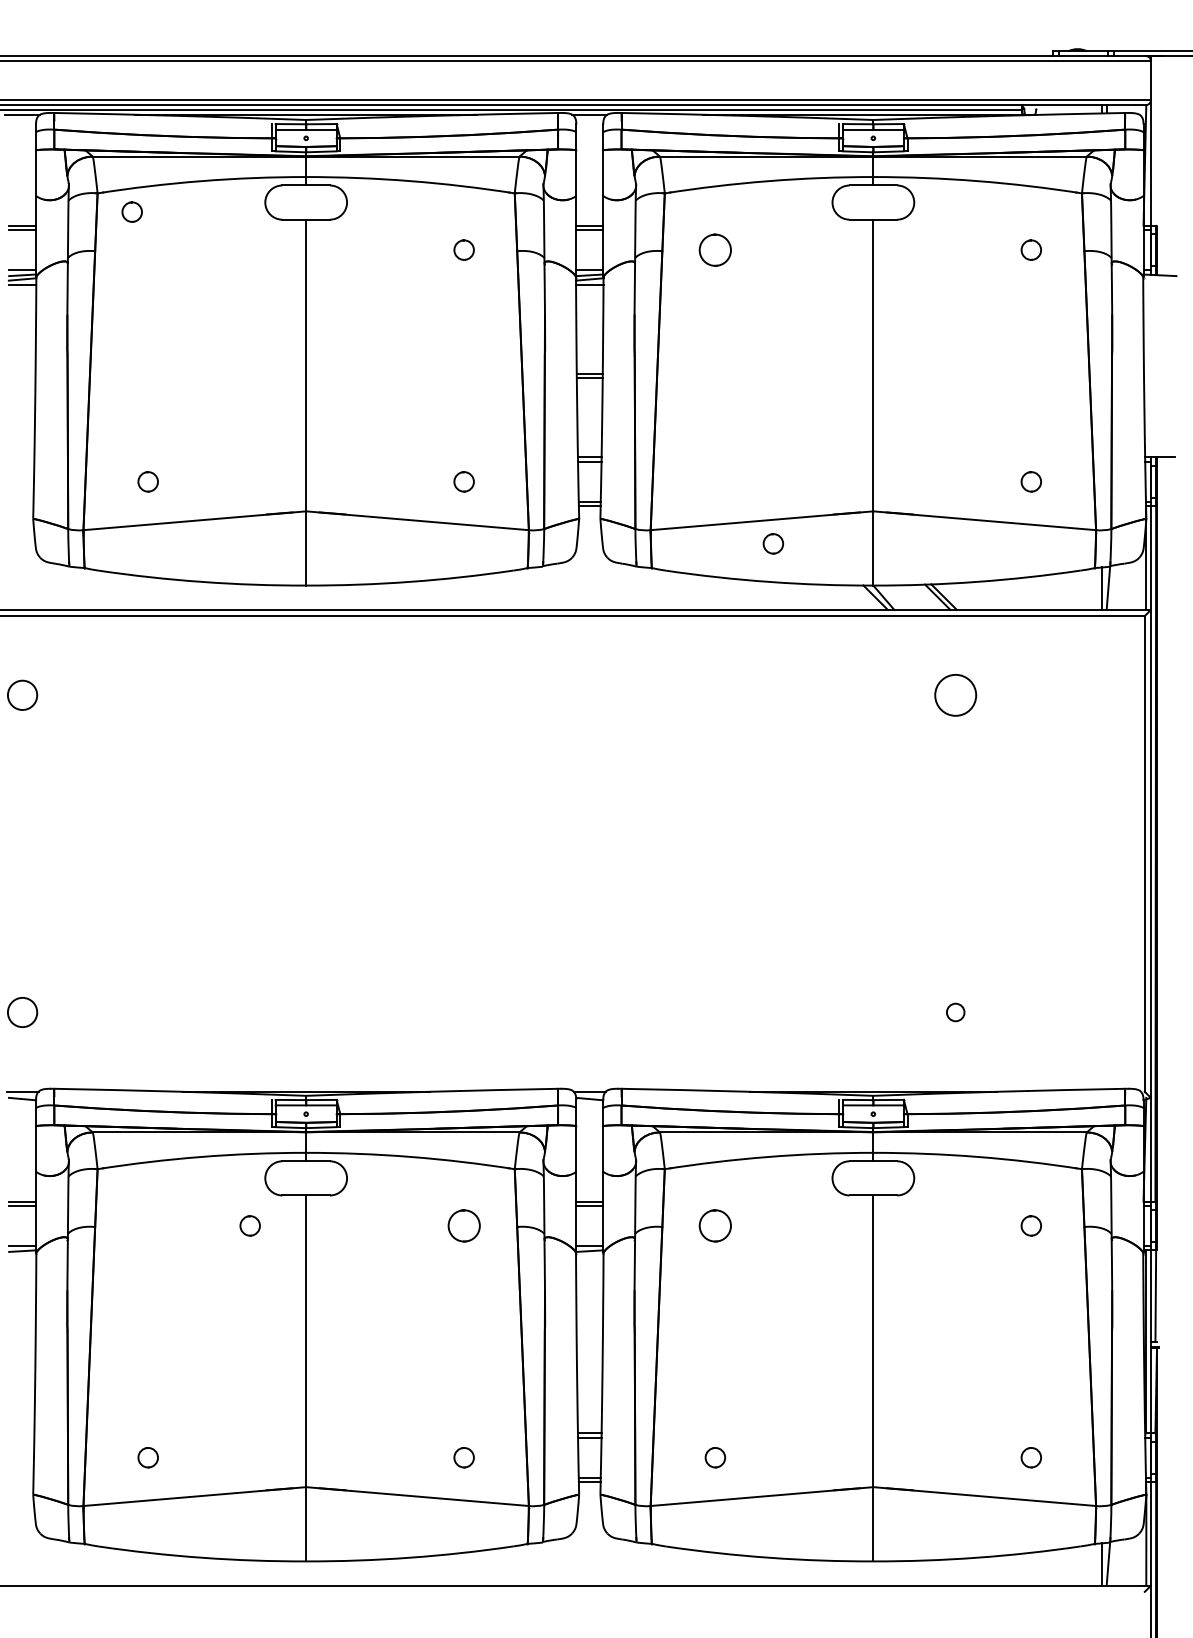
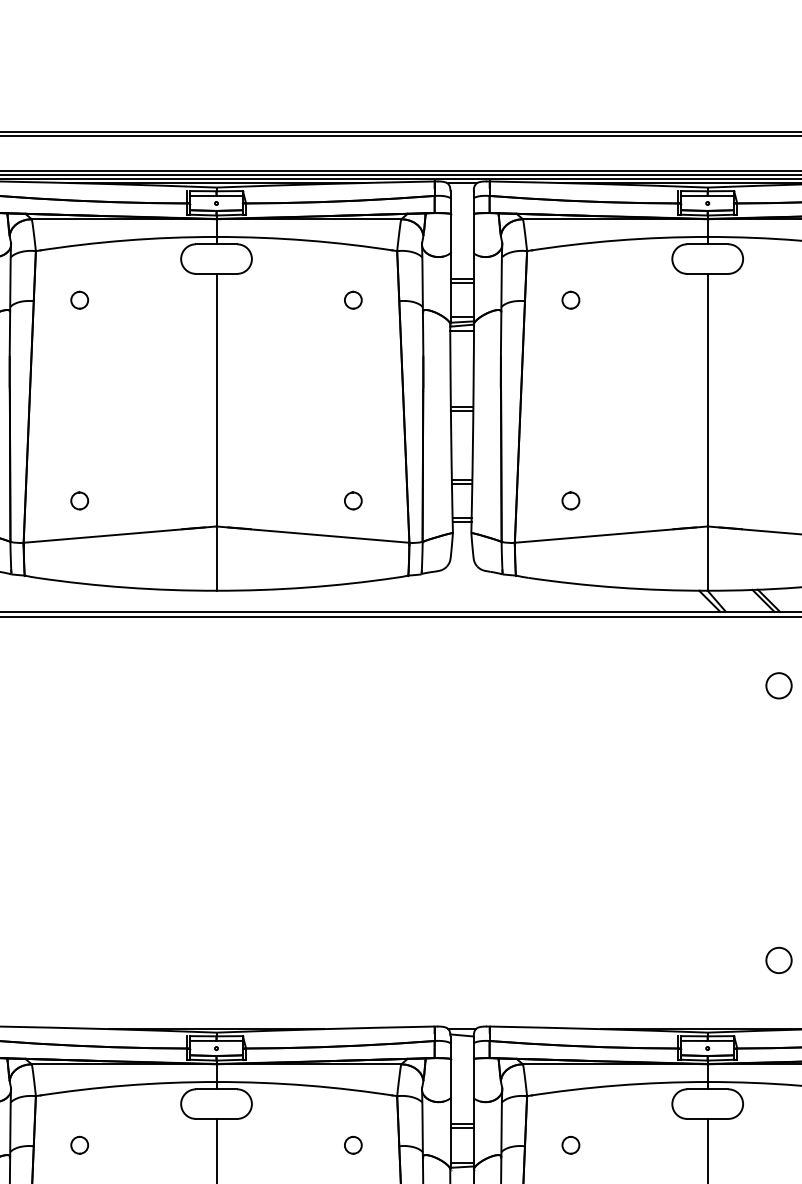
circle: (131, 211) -> (79, 299), moved
part: (715, 249) -> (571, 299), size x0.62
part: (773, 543) -> (571, 500), moved
circle: (955, 694) -> (778, 685), size x0.71
circle: (955, 1012) -> (778, 960), size x1.67
circle: (249, 1225) -> (79, 1144), moved
circle: (463, 1225) -> (352, 1144), size x0.62
part: (715, 1225) -> (571, 1144), size x0.62

